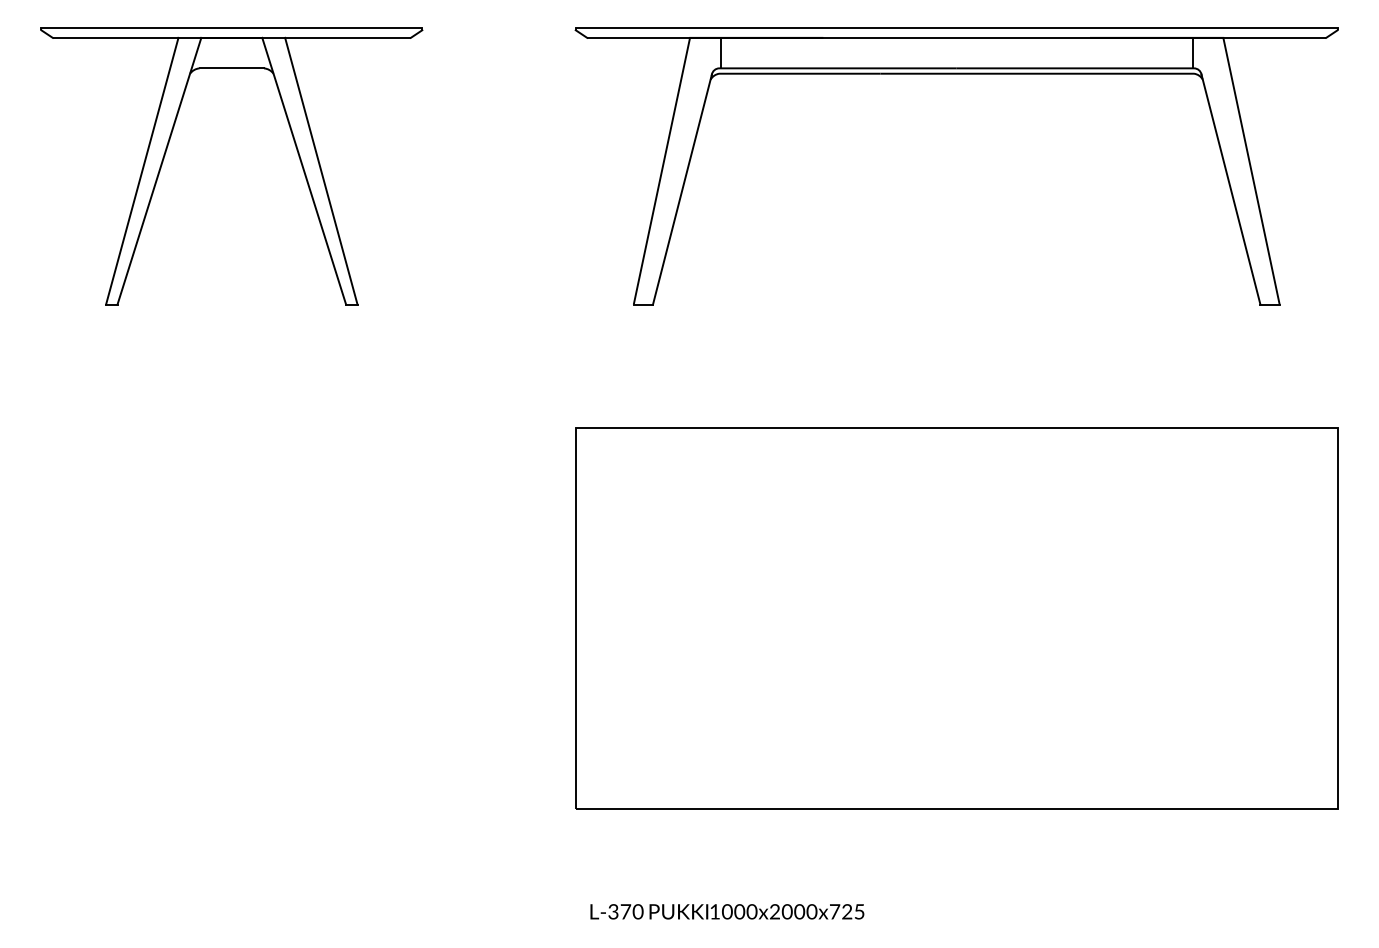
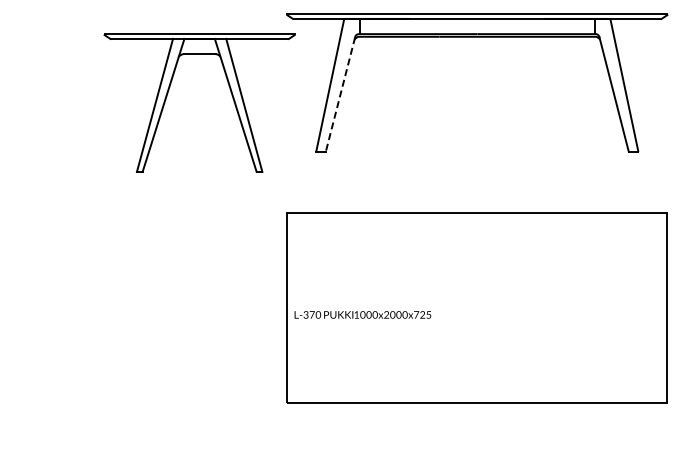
part: (169, 147) -> (168, 93), moved
line: (682, 191) -> (340, 95), solid -> dashed
text: (726, 910) -> (362, 314), moved

